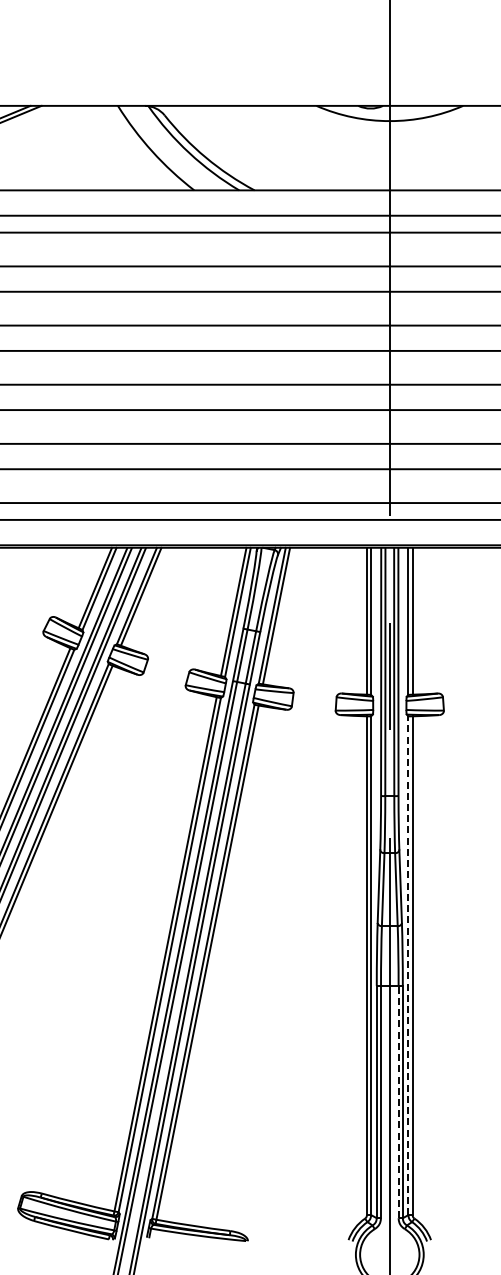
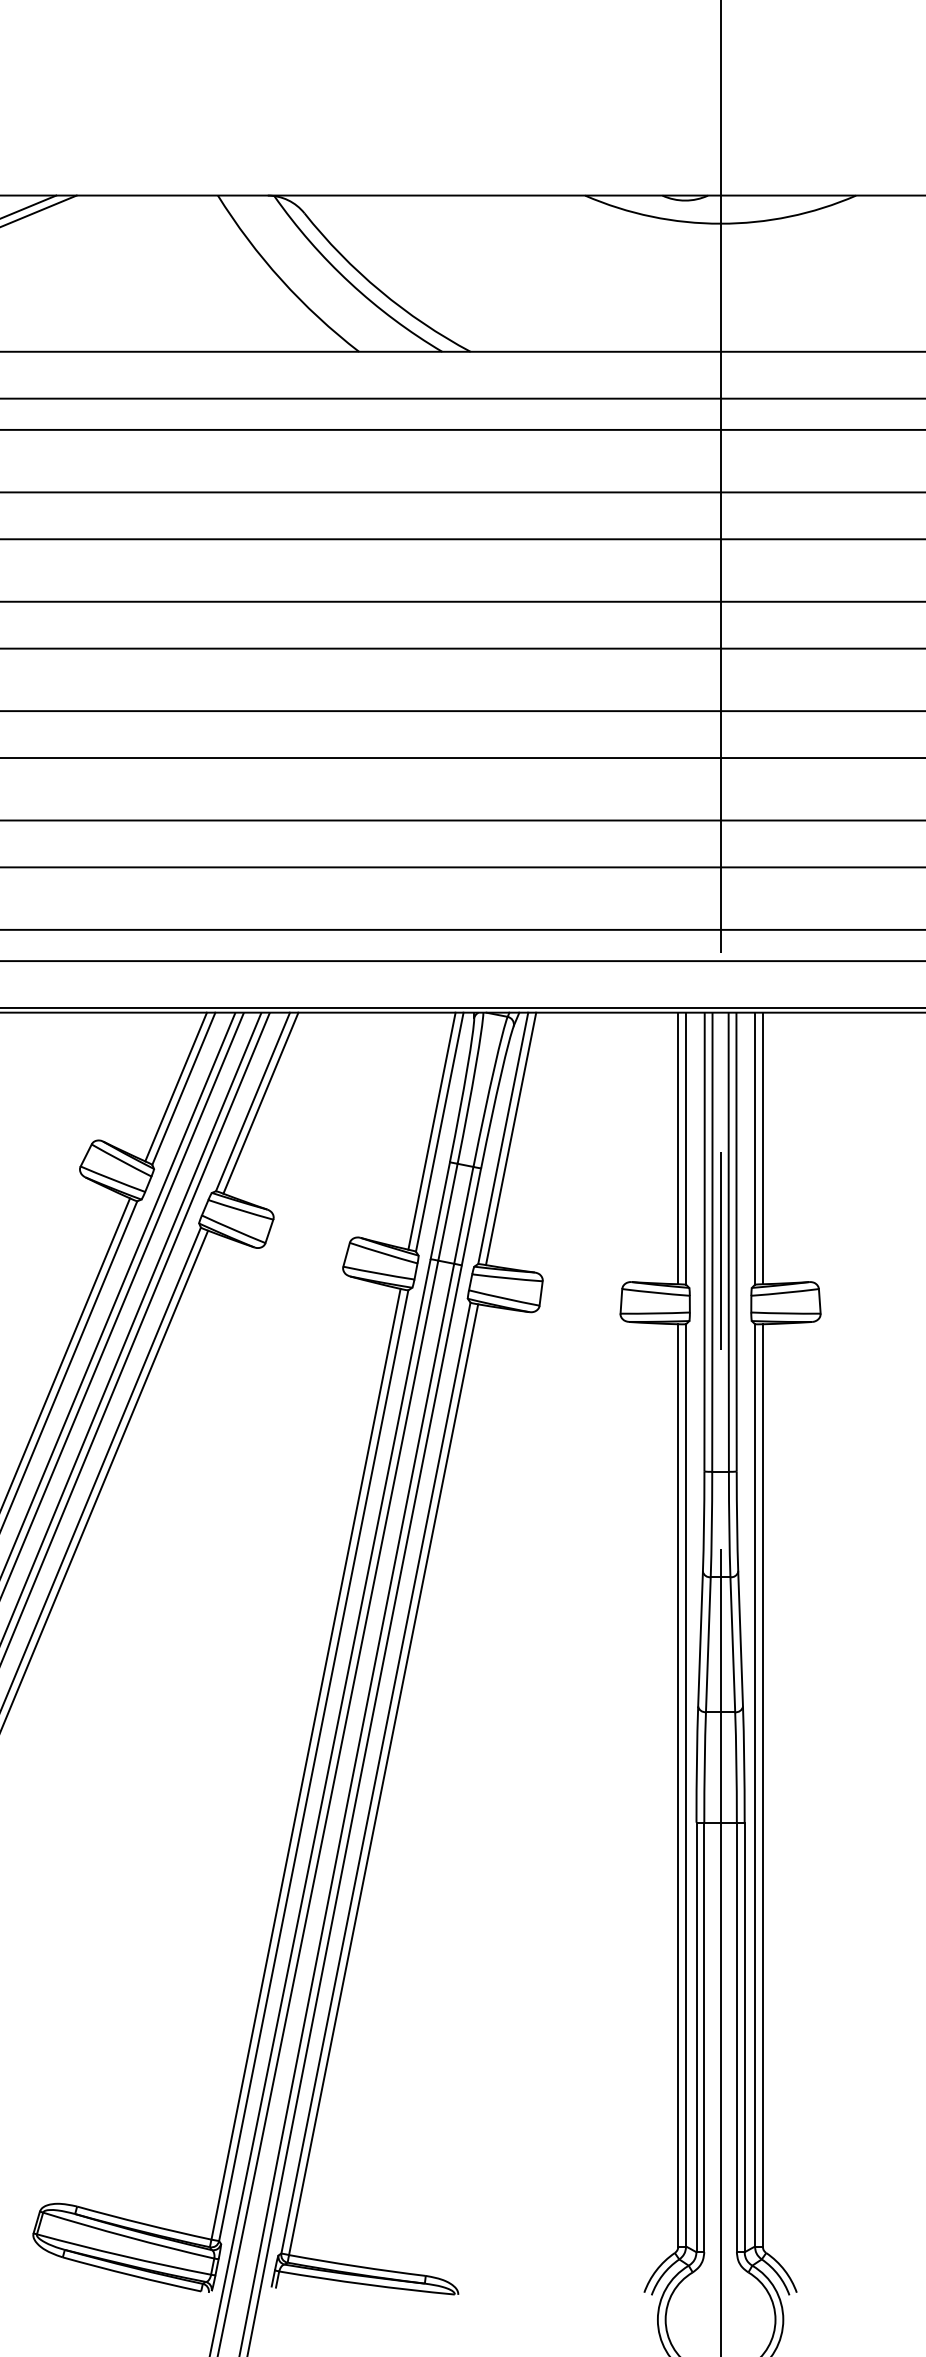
line: (408, 965) -> (755, 1784), dashed -> solid
line: (398, 1101) -> (736, 2036), dashed -> solid

